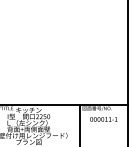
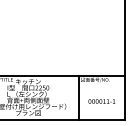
text: (103, 119) -> (101, 101), moved

